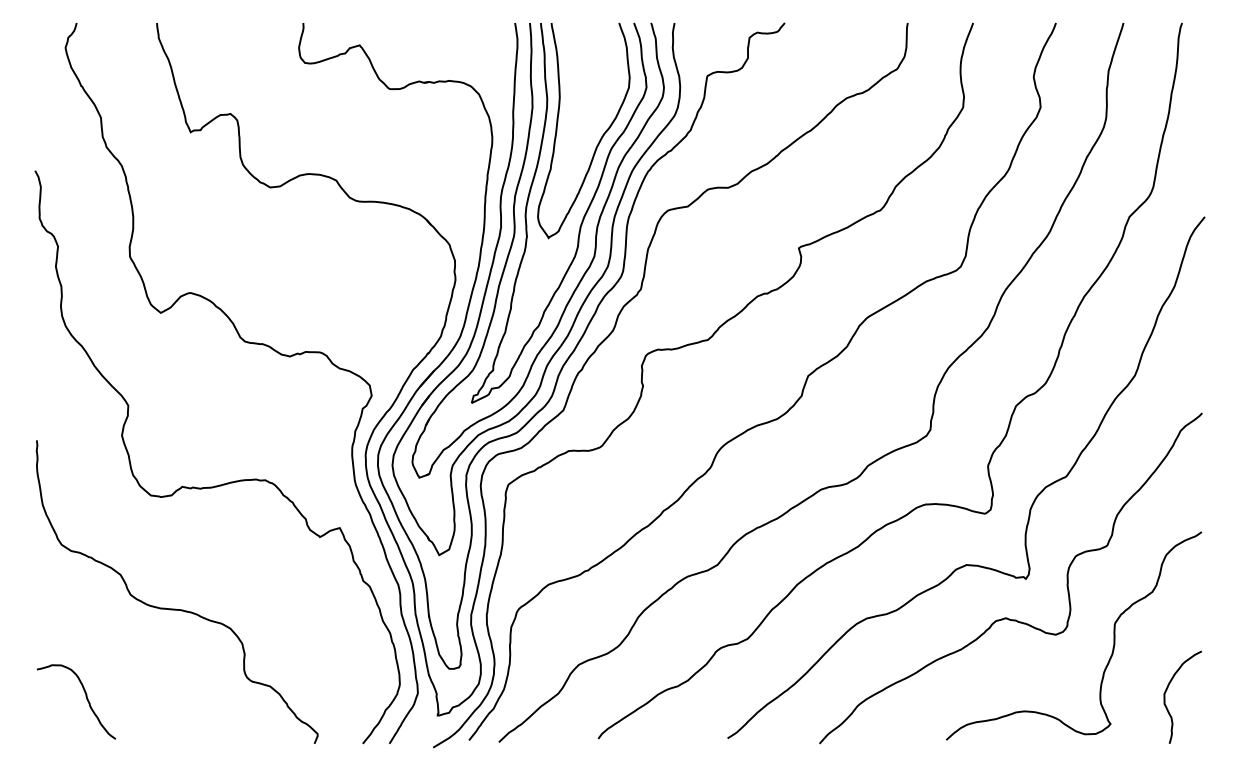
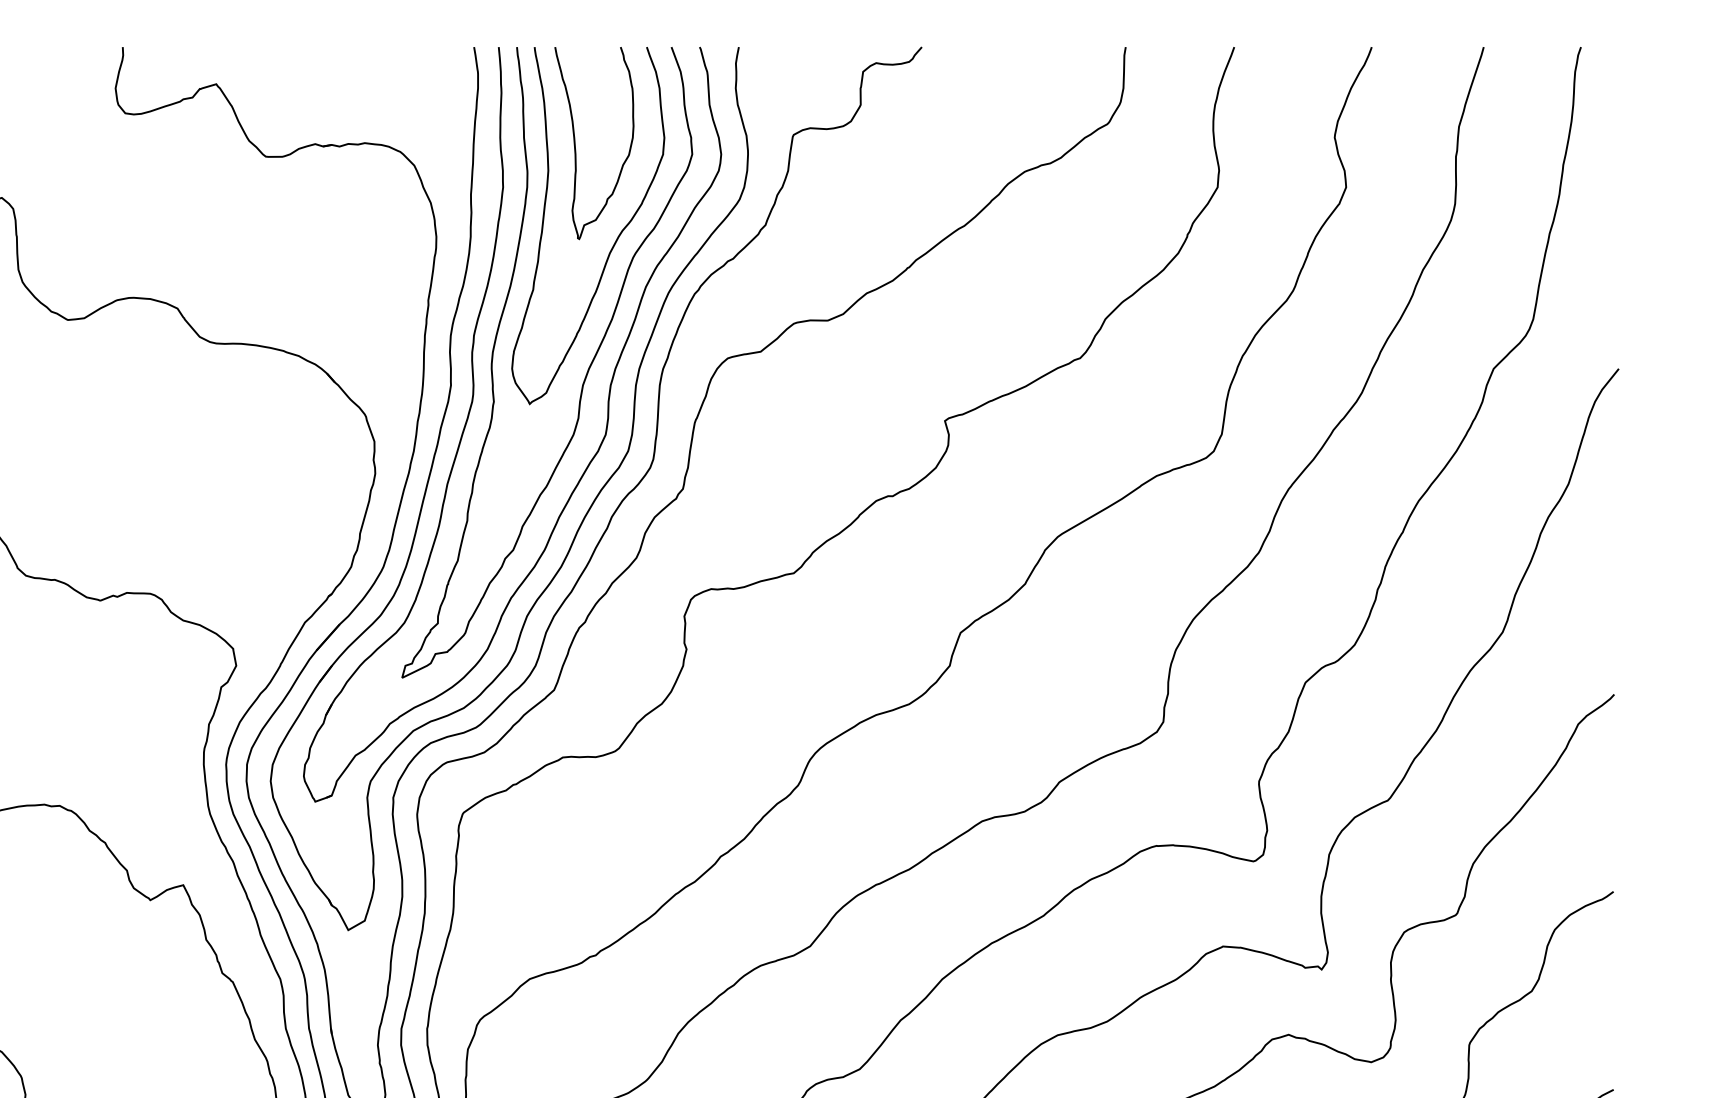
curve: (576, 81) -> (576, 144), added

